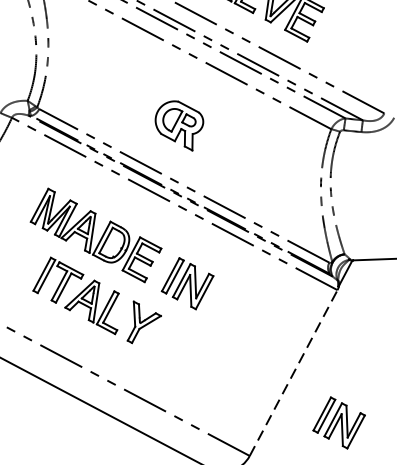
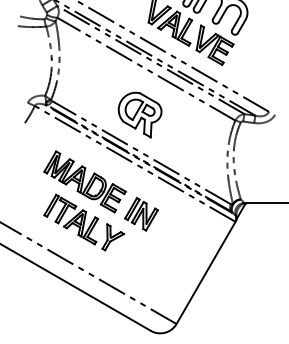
part: (178, 125) -> (139, 114), size x1.43
line: (294, 372) -> (206, 272), dashed -> solid
part: (339, 423) -> (233, 305), removed

